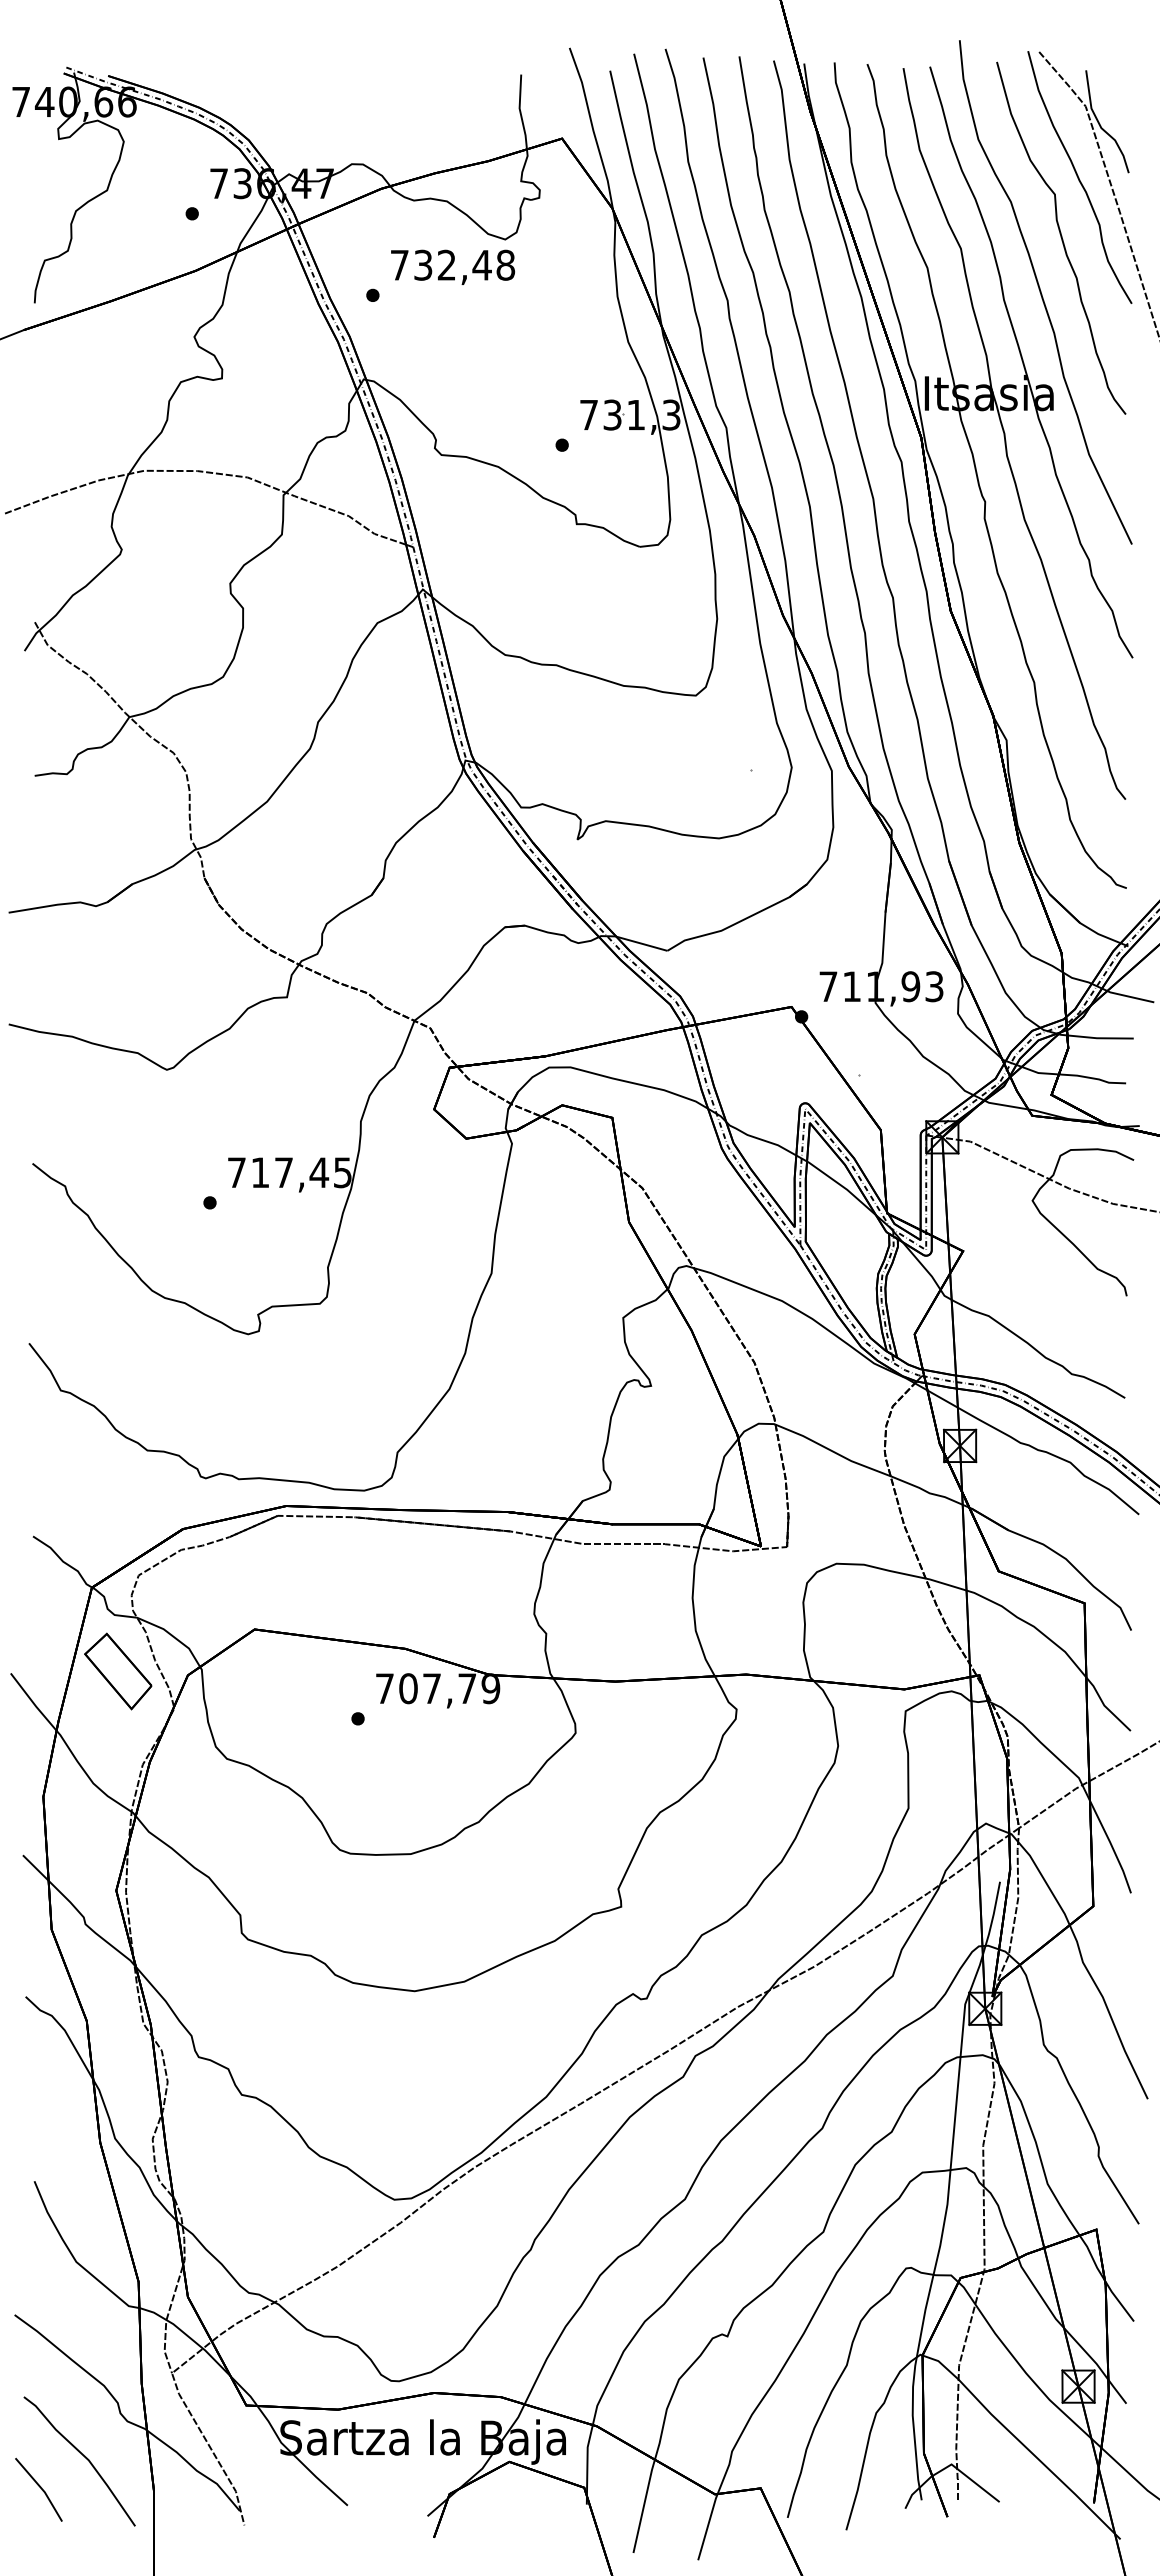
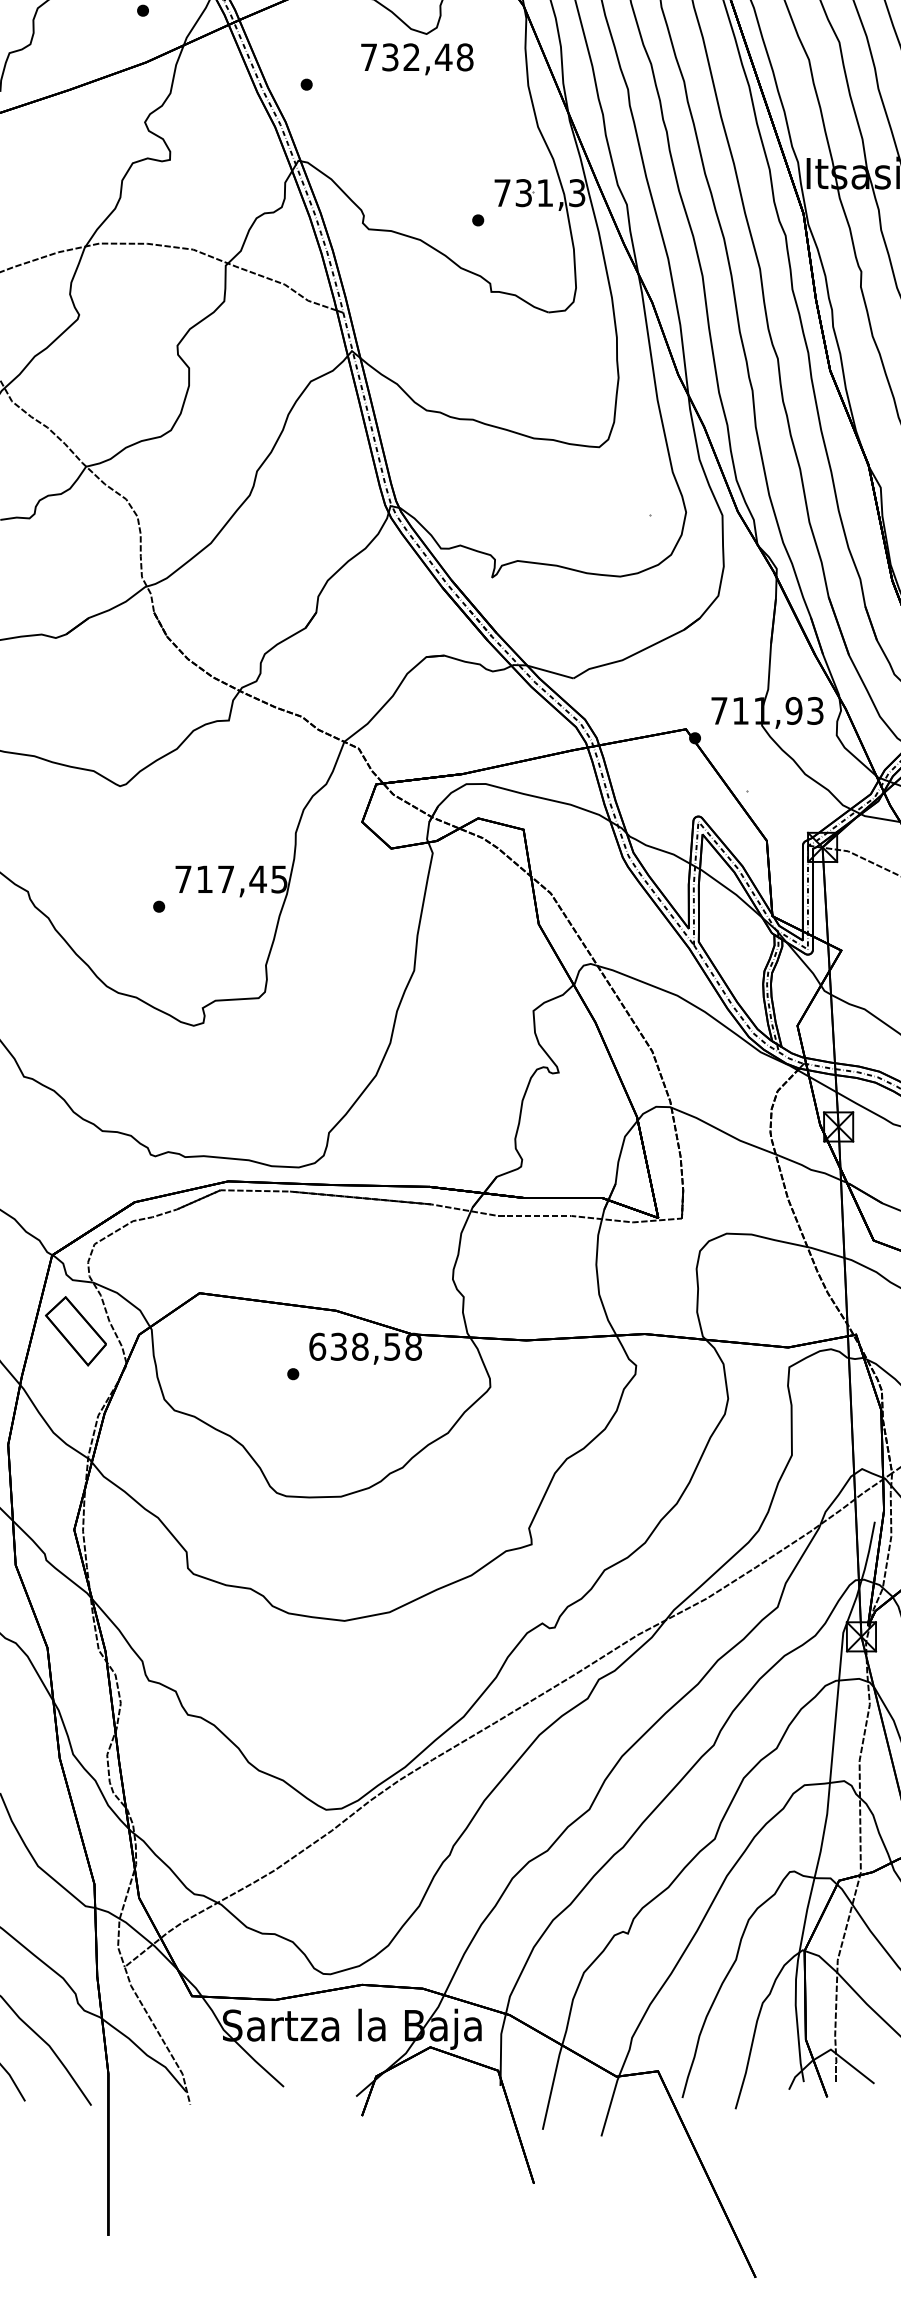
text: (453, 266) -> (417, 58), moved
text: (437, 1688) -> (365, 1346), 707,79 -> 638,58

